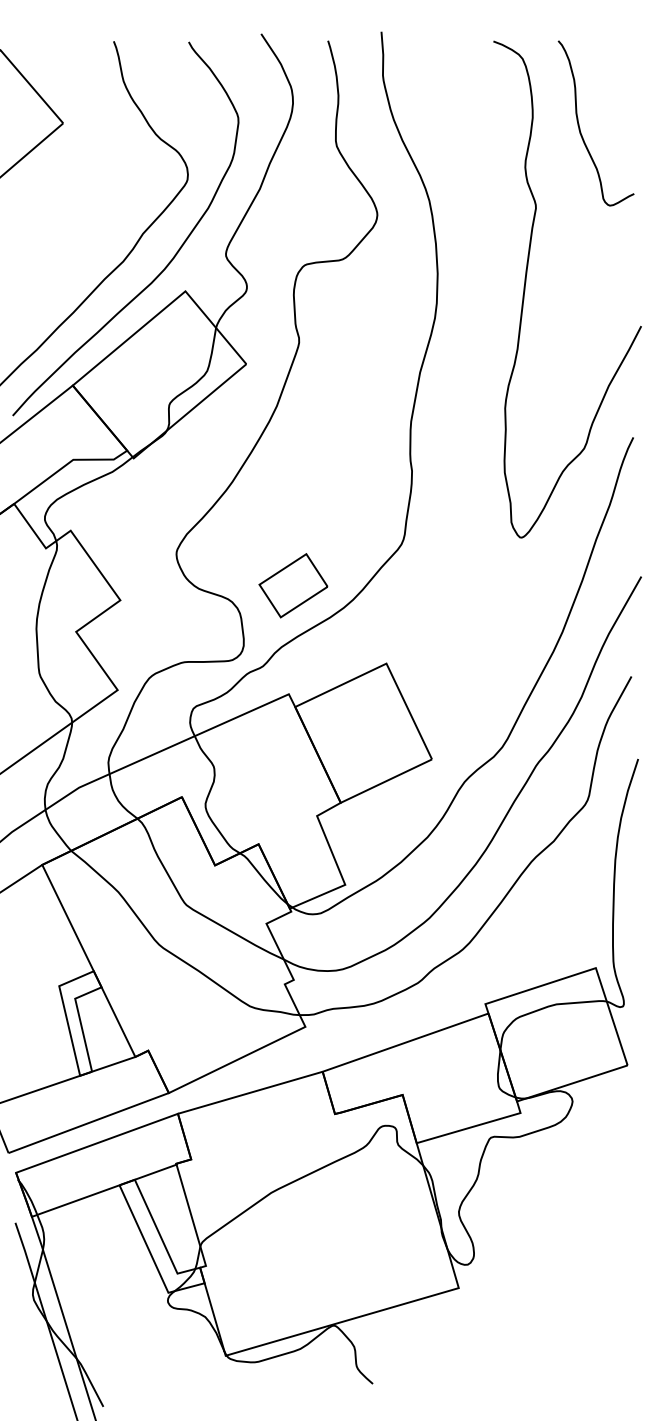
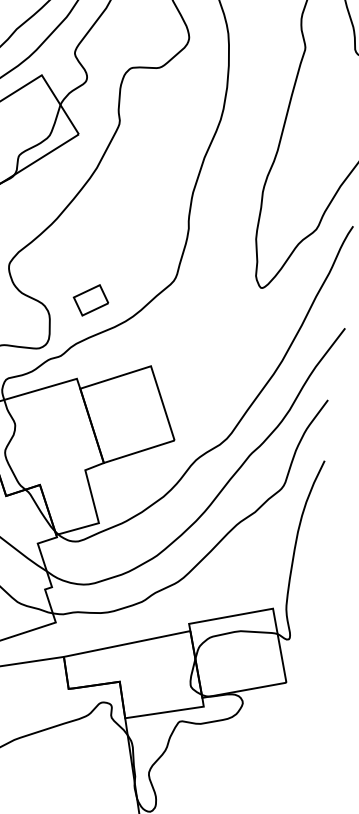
part: (293, 585) -> (91, 300), size x0.7

